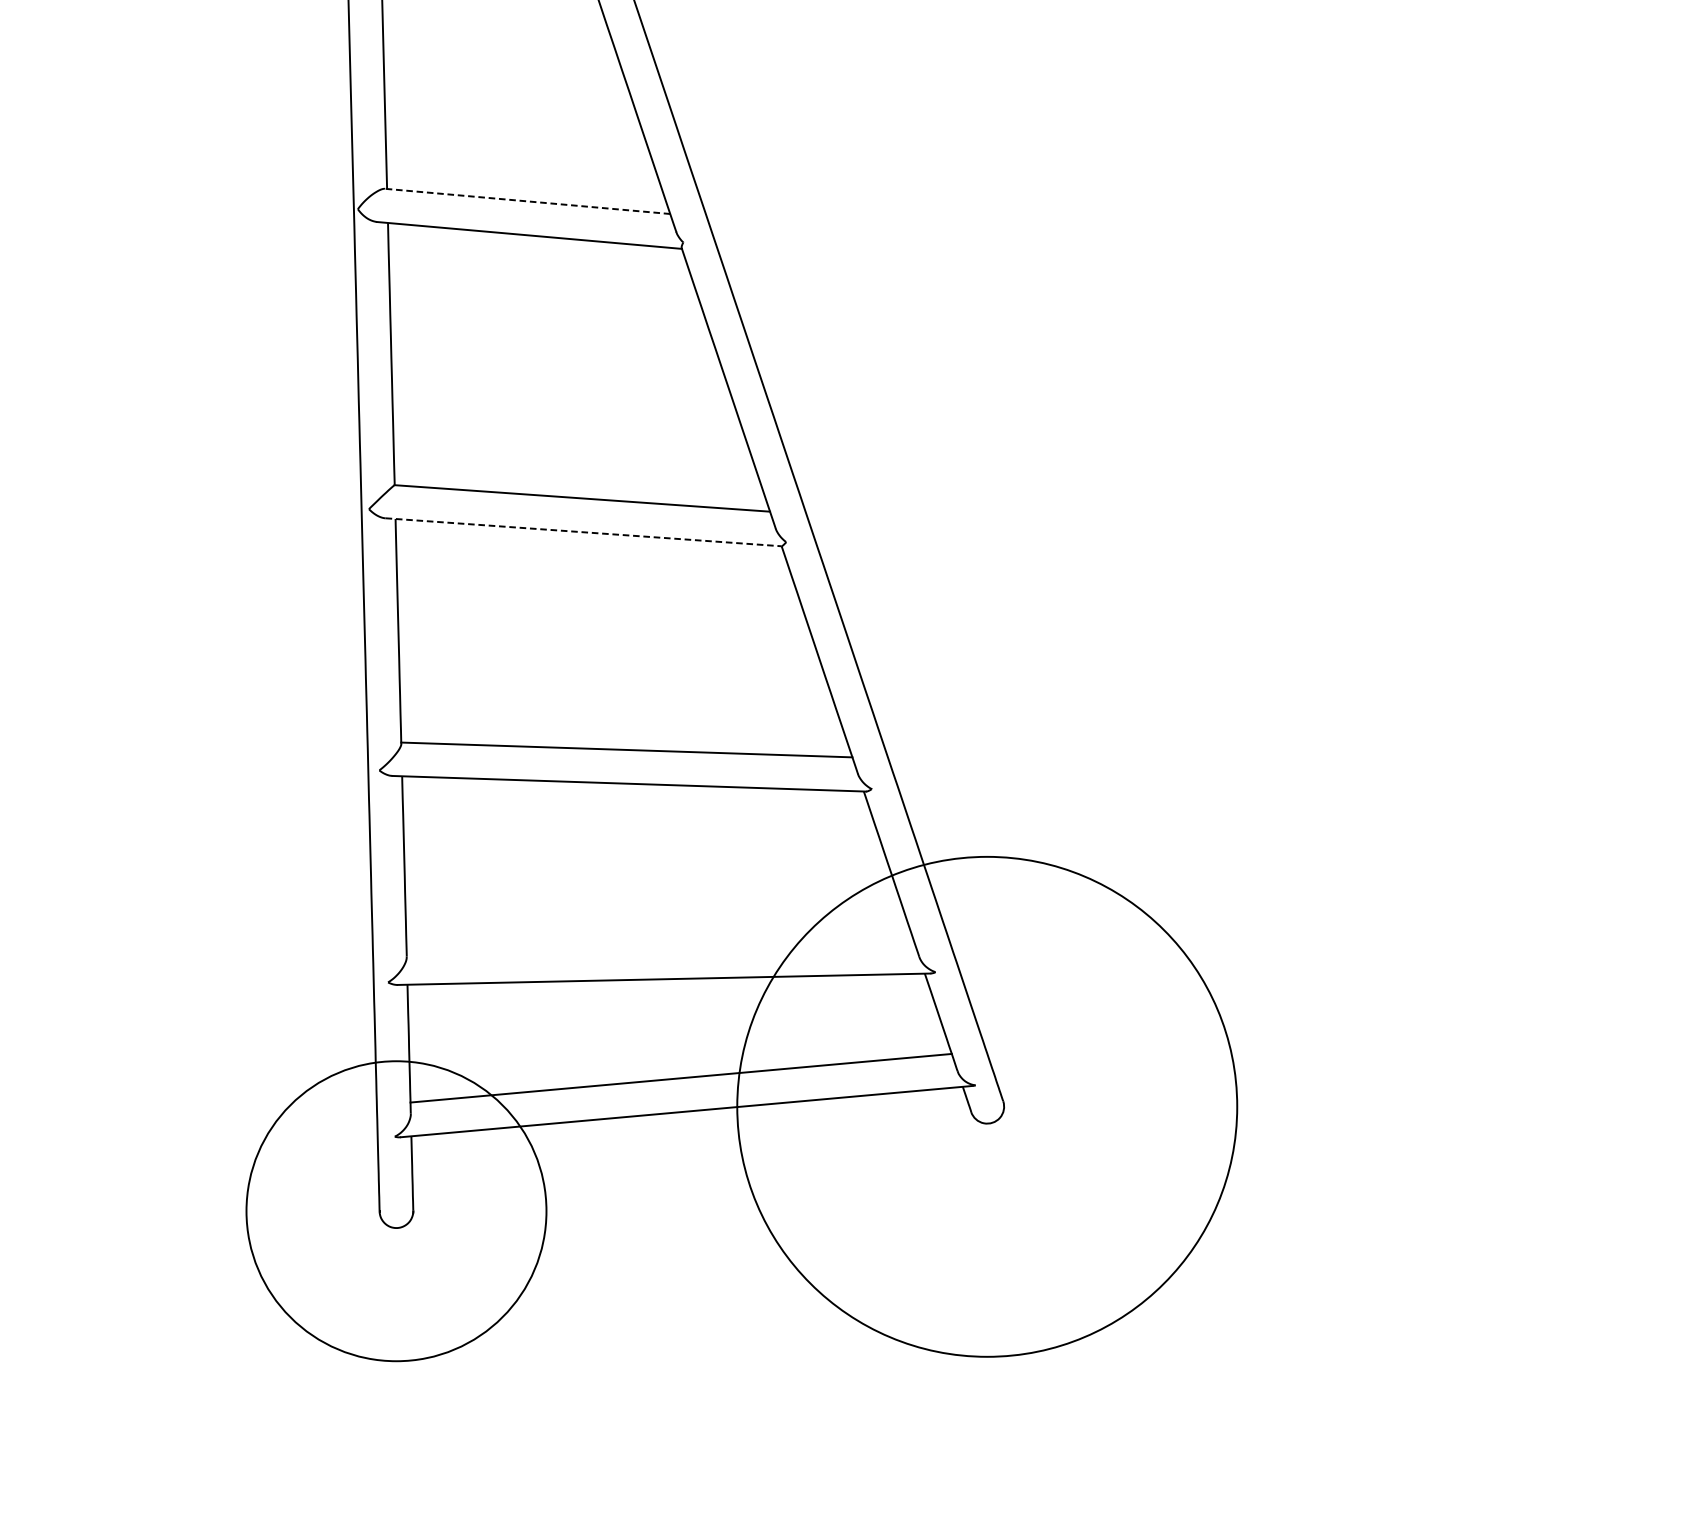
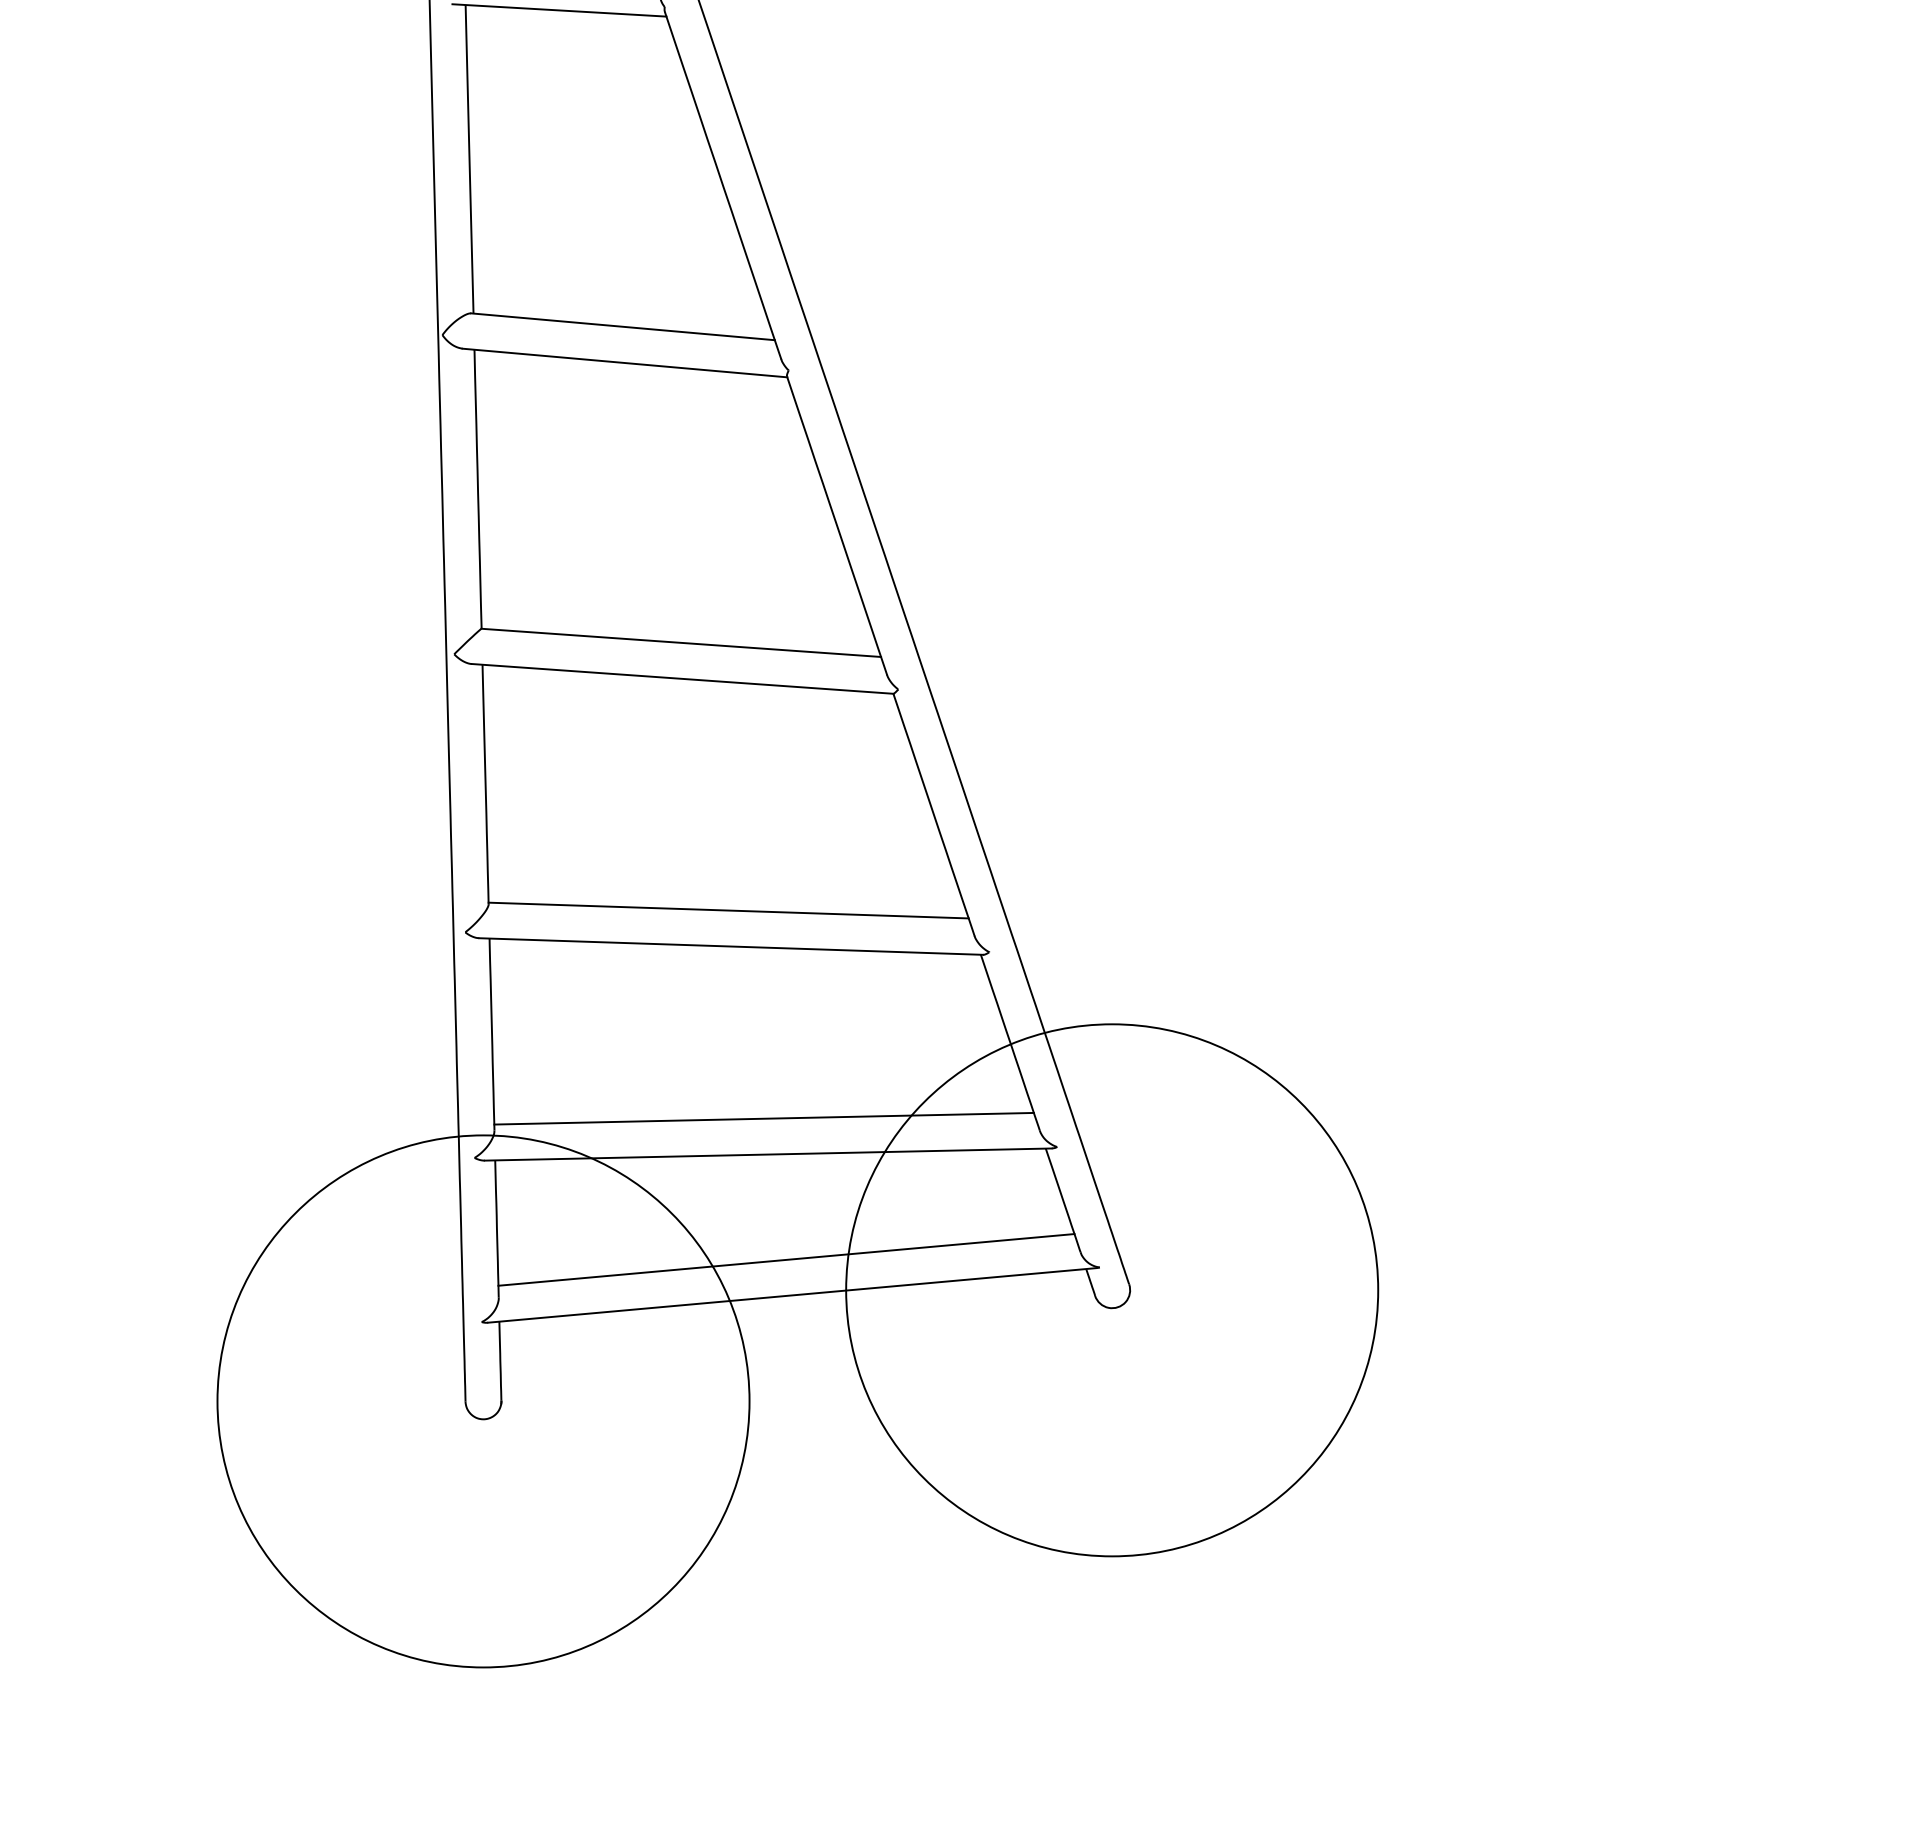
line: (527, 201) -> (622, 326), dashed -> solid
line: (584, 531) -> (683, 678), dashed -> solid
line: (659, 945) -> (763, 1118), added
circle: (396, 1211) -> (483, 1401), size x1.67

